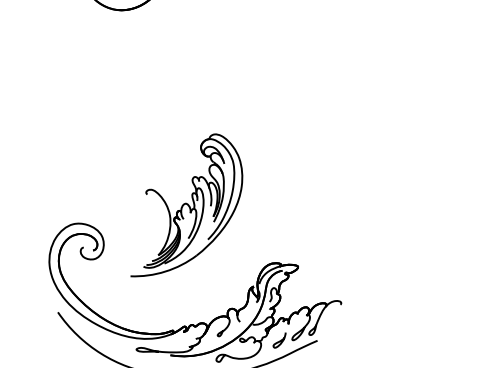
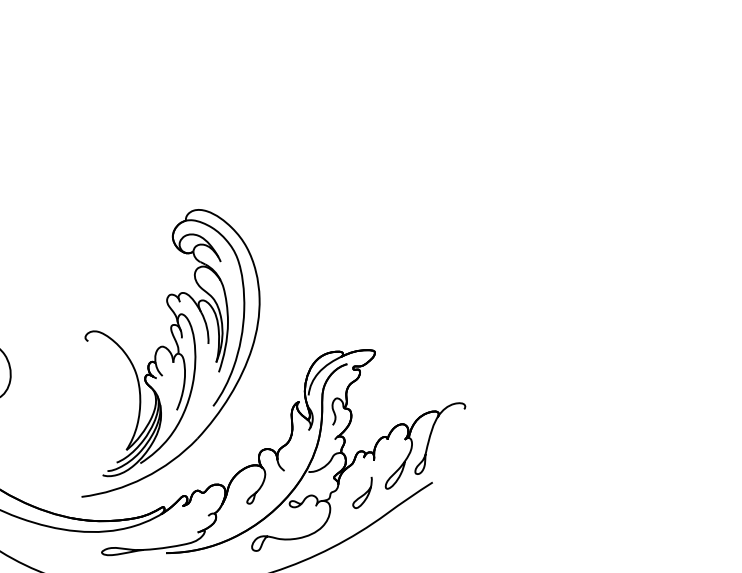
part: (186, 205) -> (163, 349), moved

